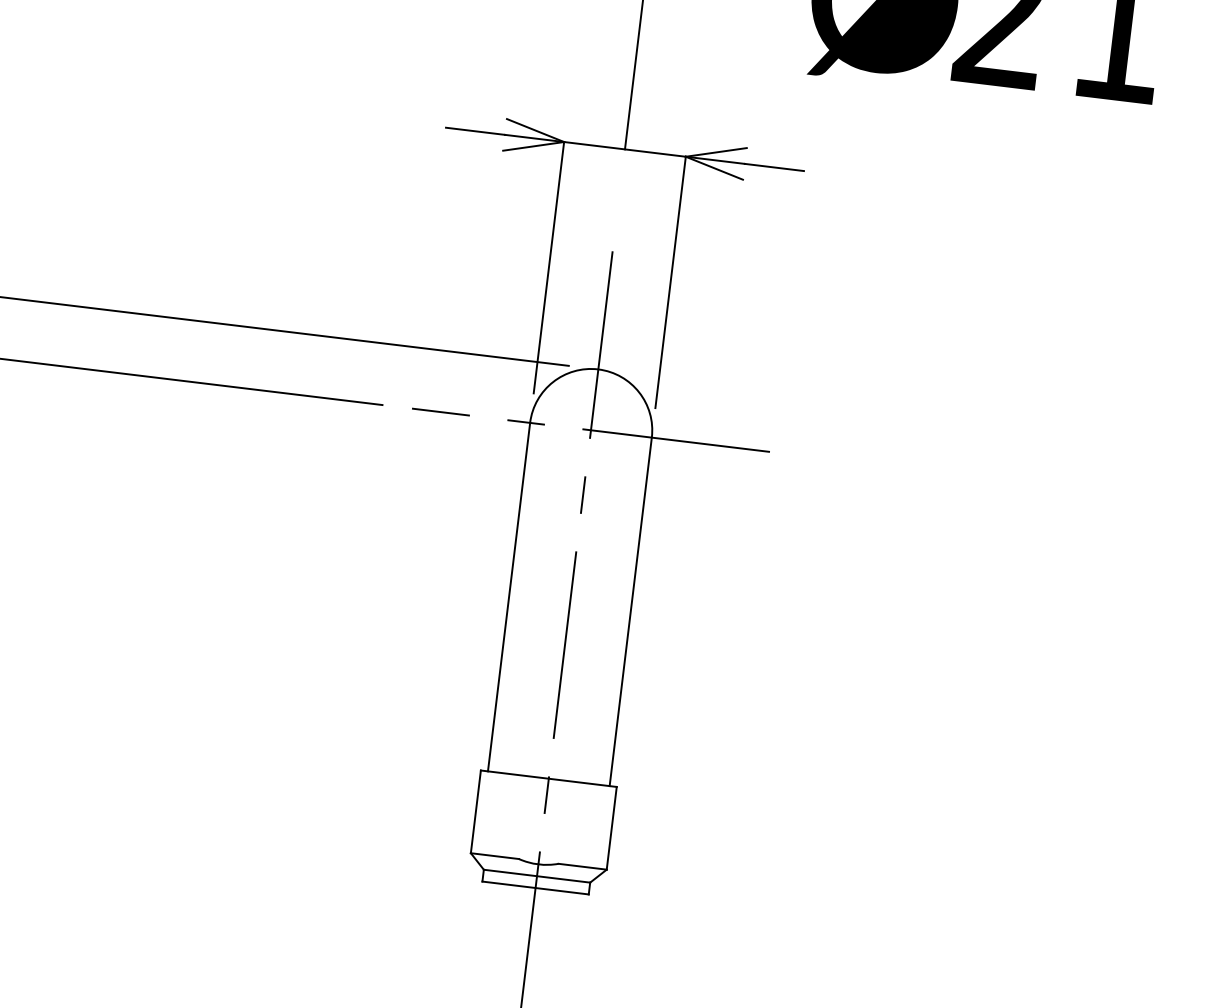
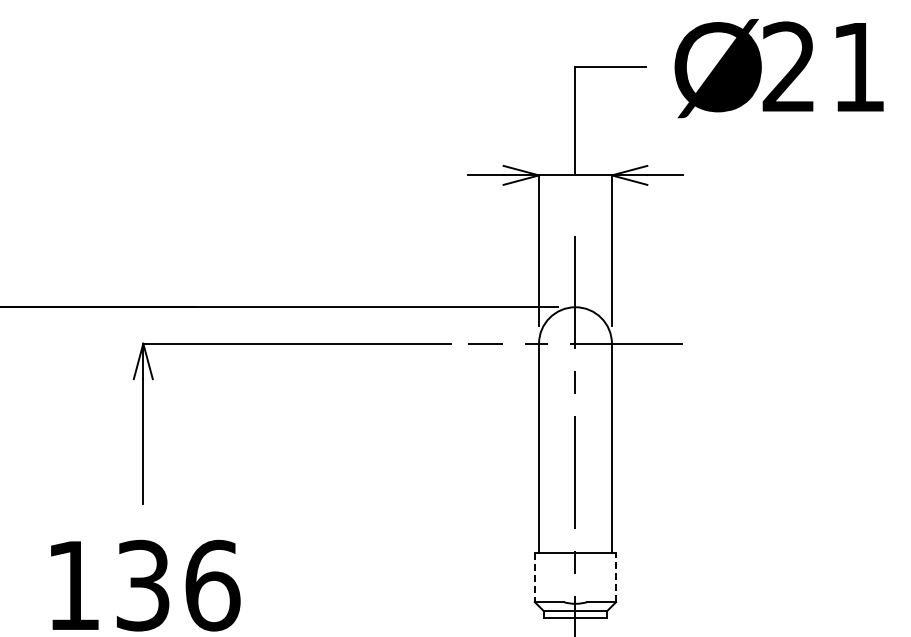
line: (475, 812) -> (534, 577), solid -> dashed
line: (612, 828) -> (616, 577), solid -> dashed

